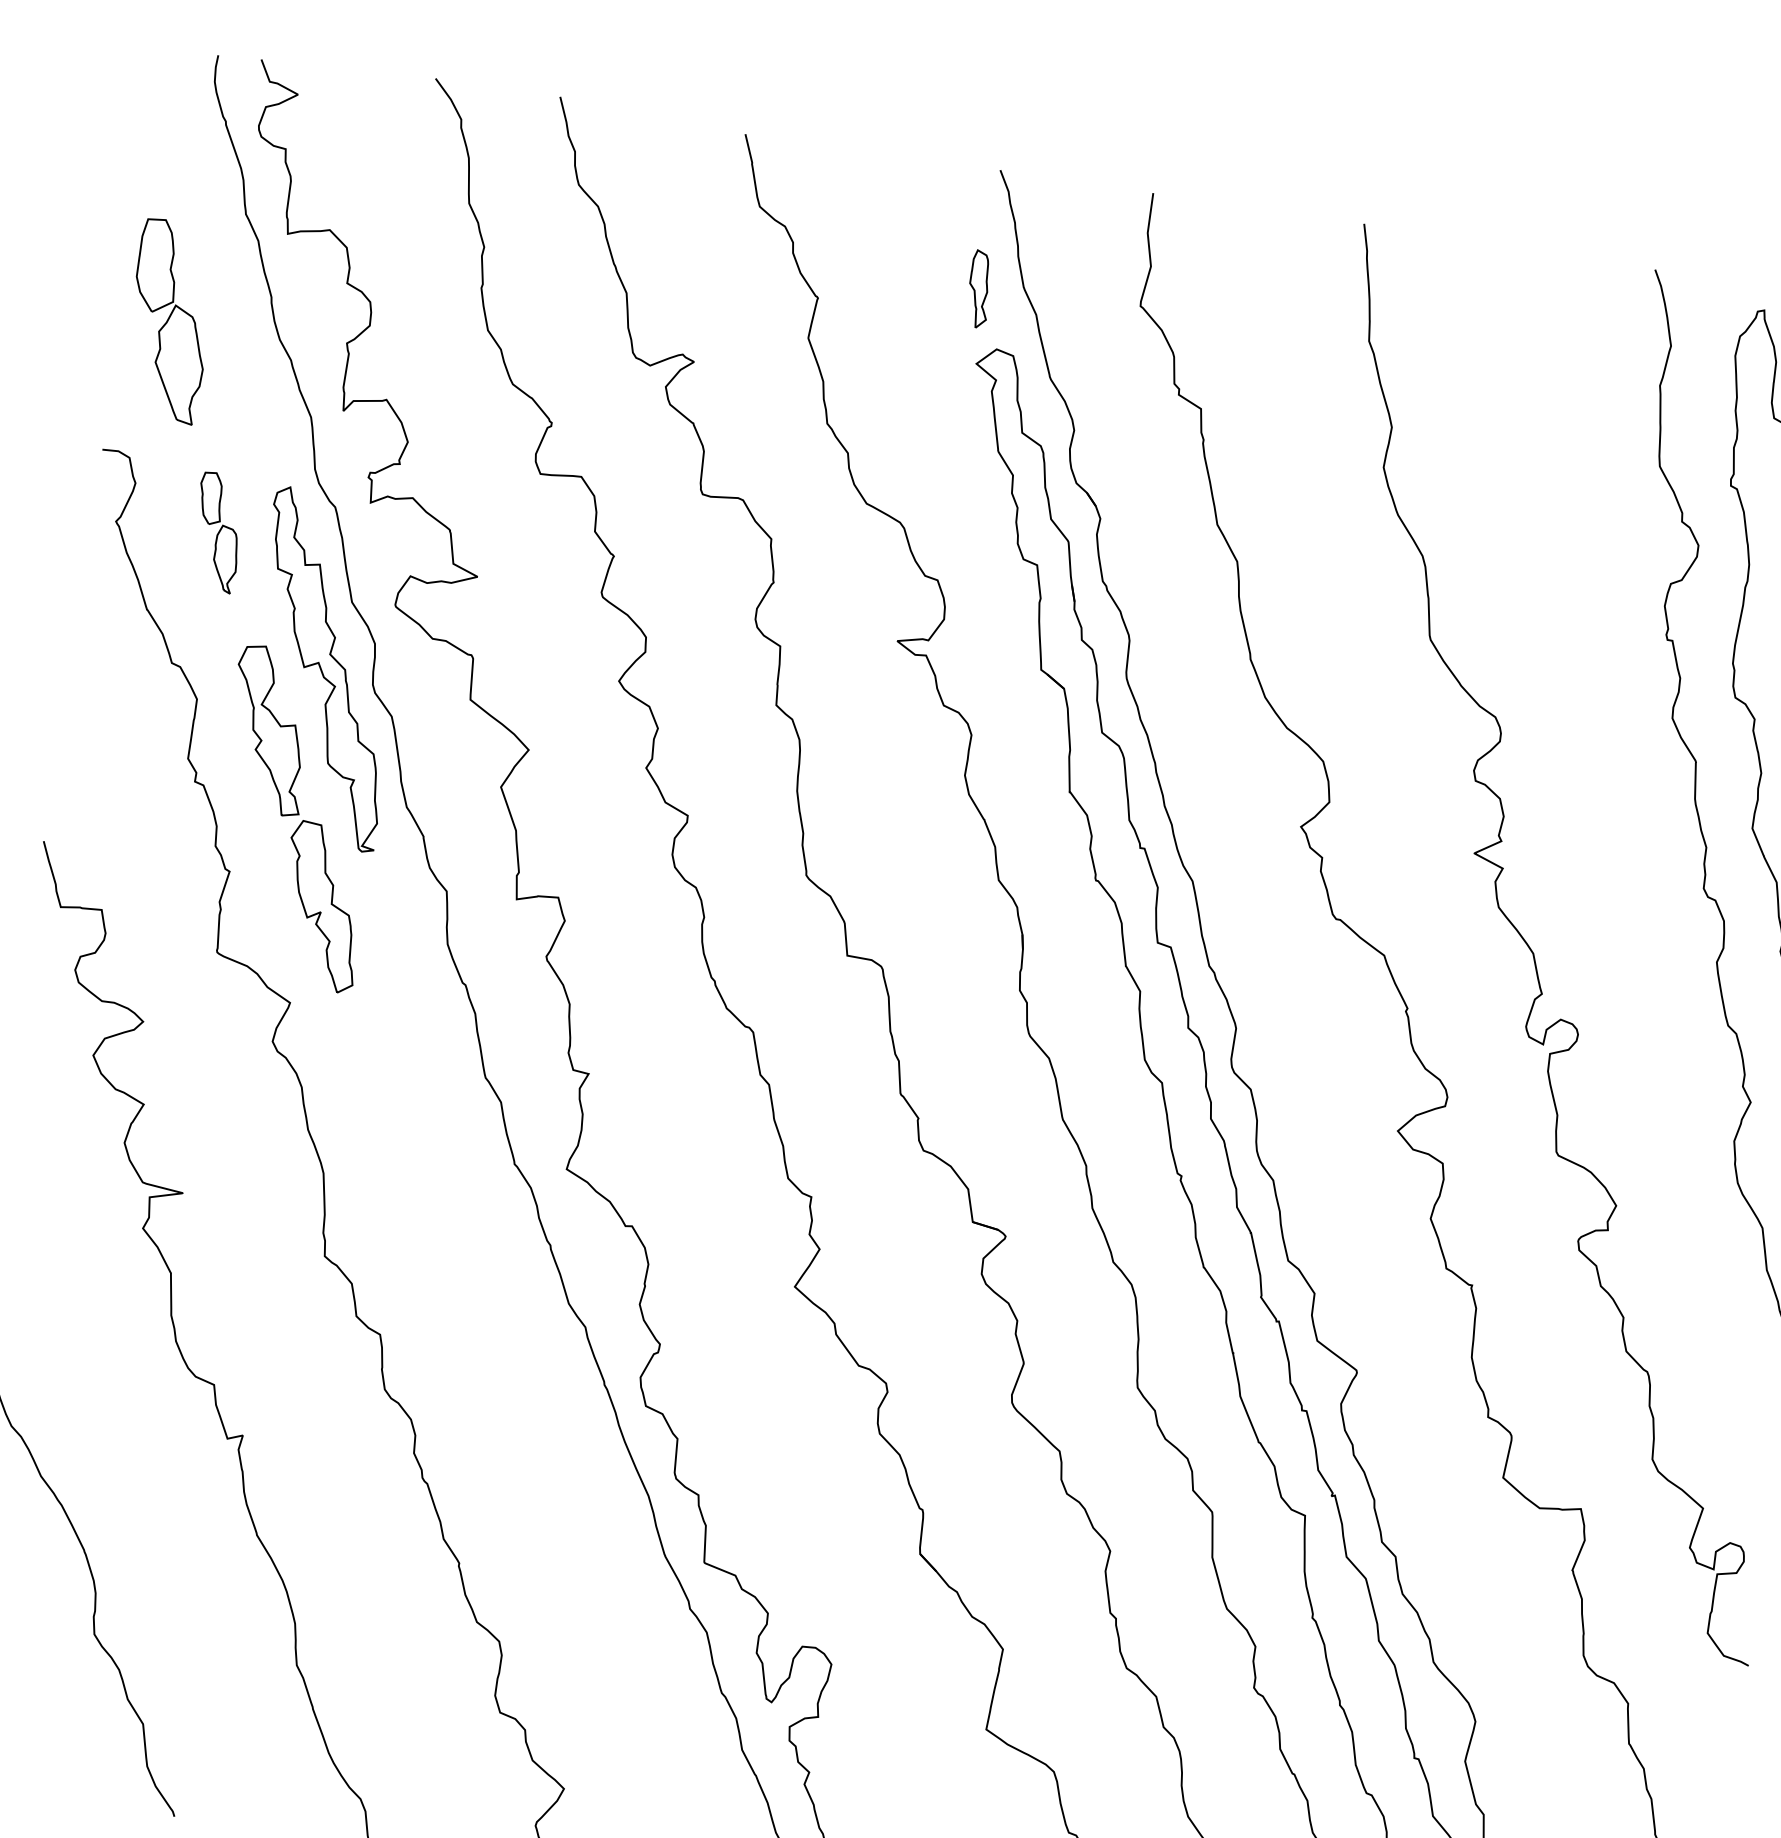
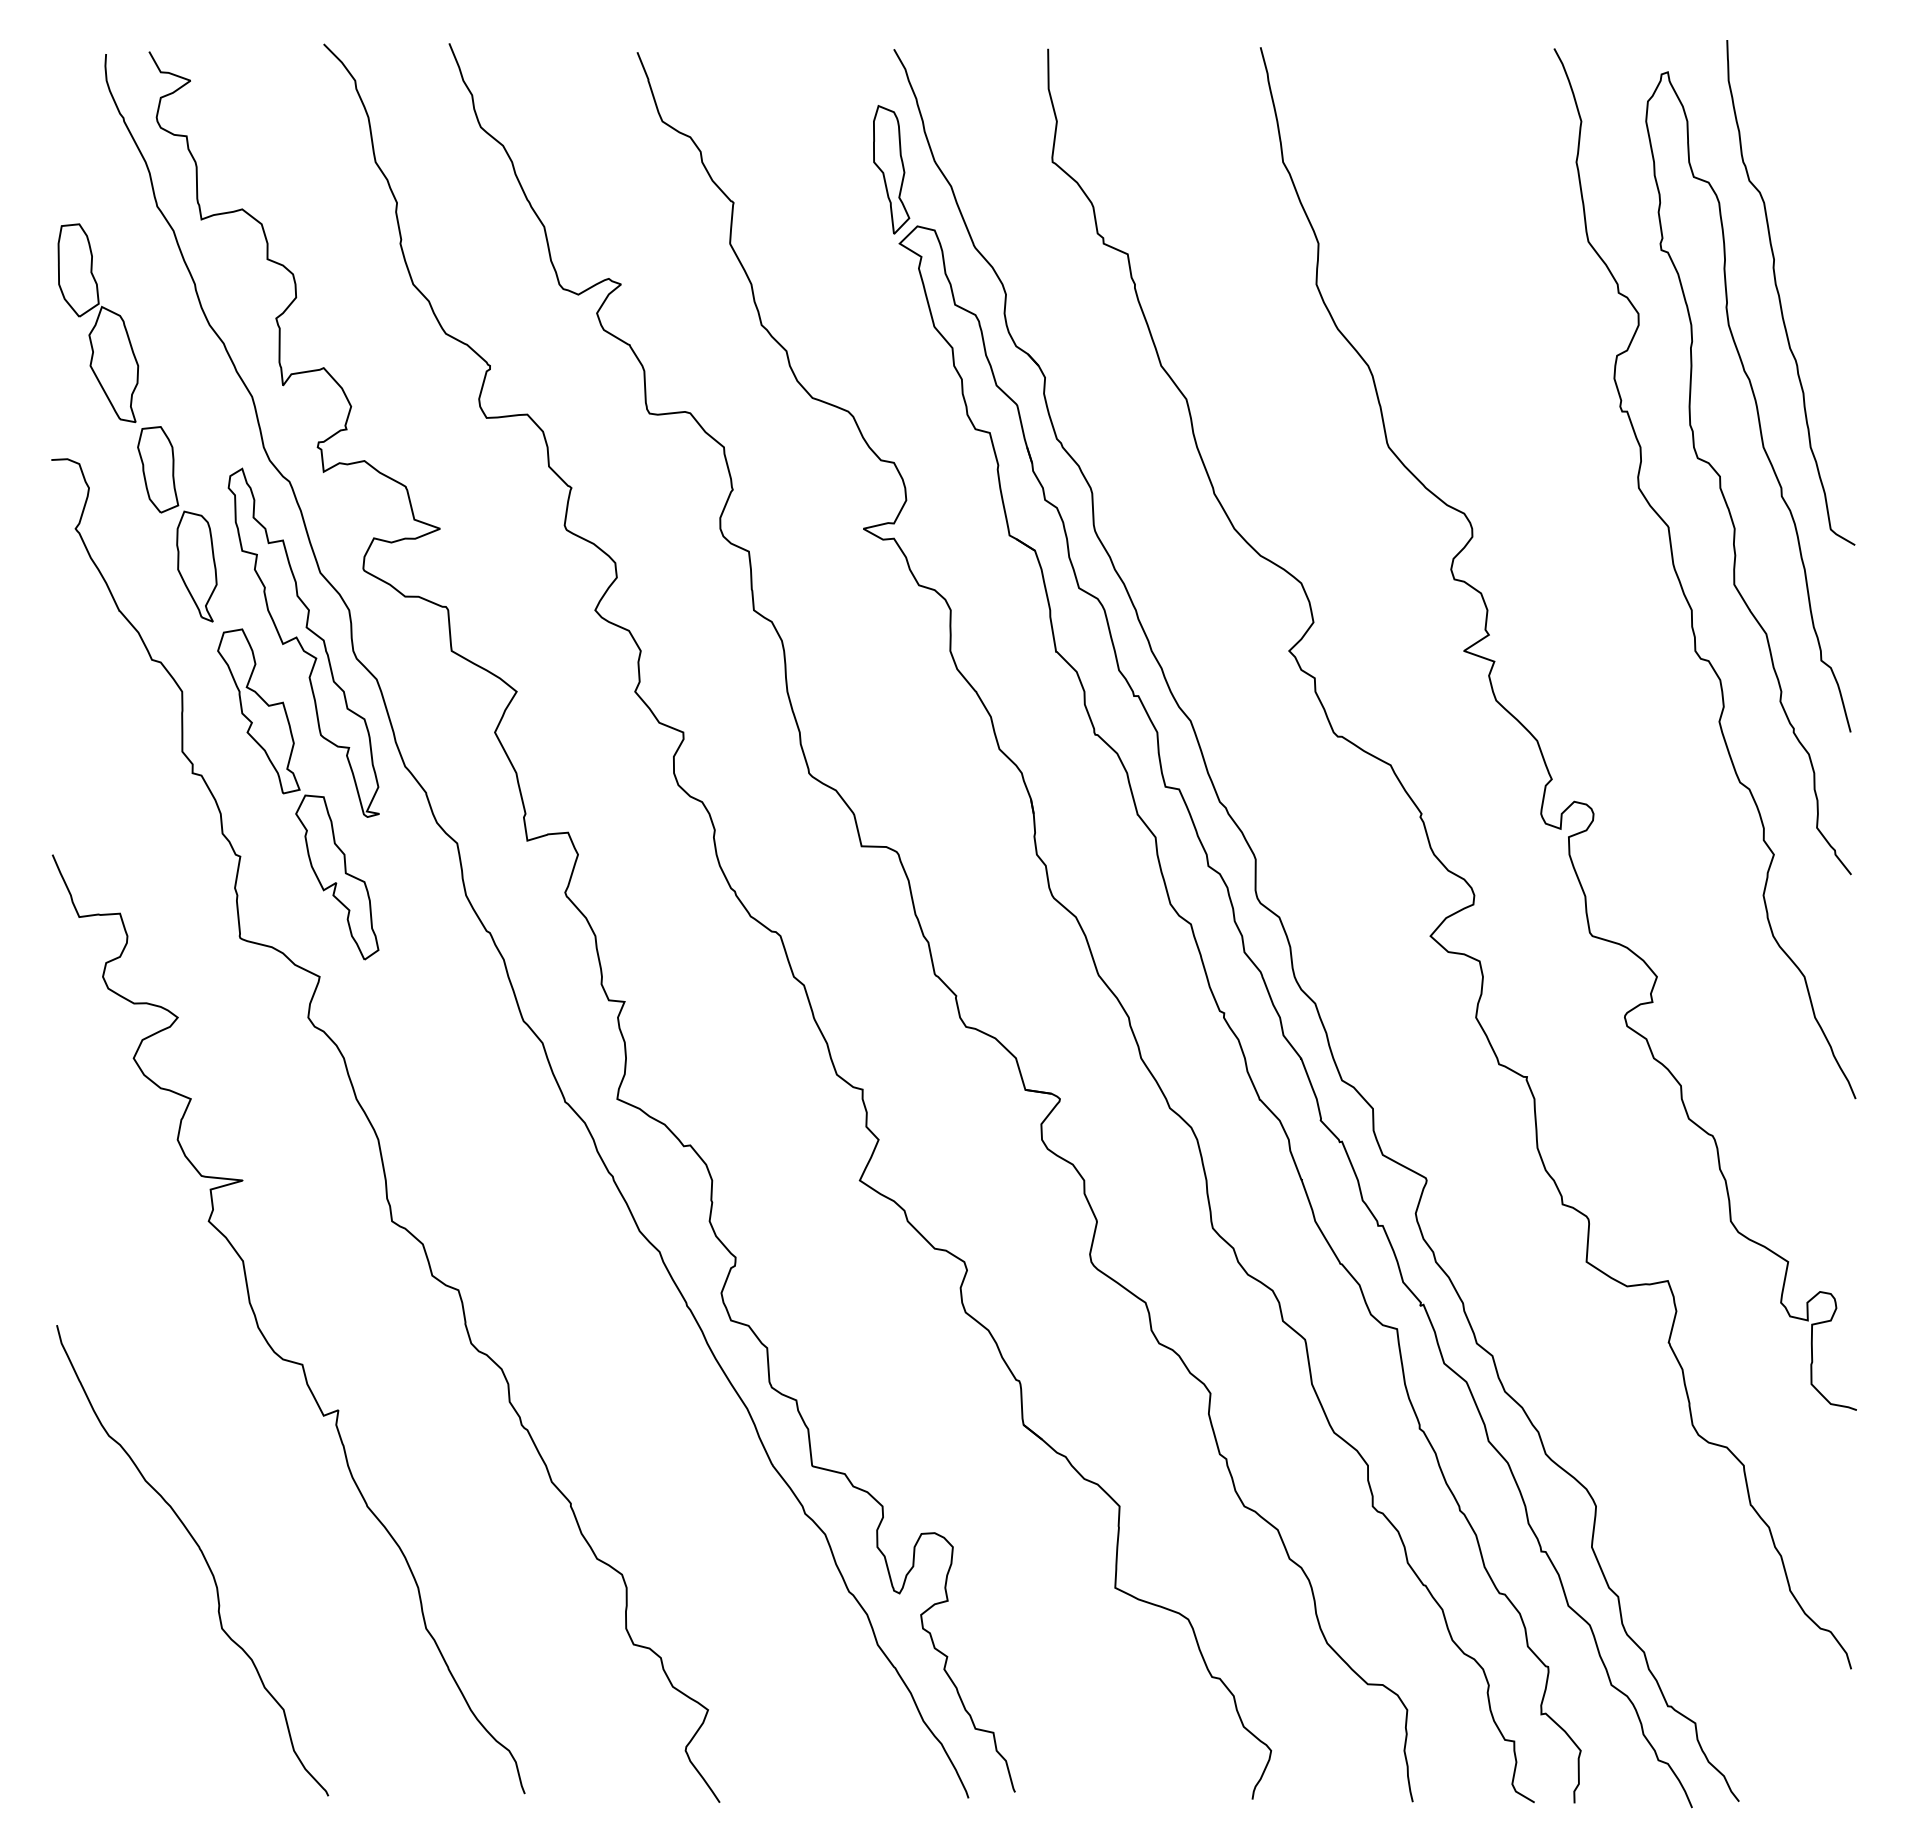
part: (979, 289) -> (891, 169), size x1.67
part: (217, 532) -> (177, 524), size x1.67

